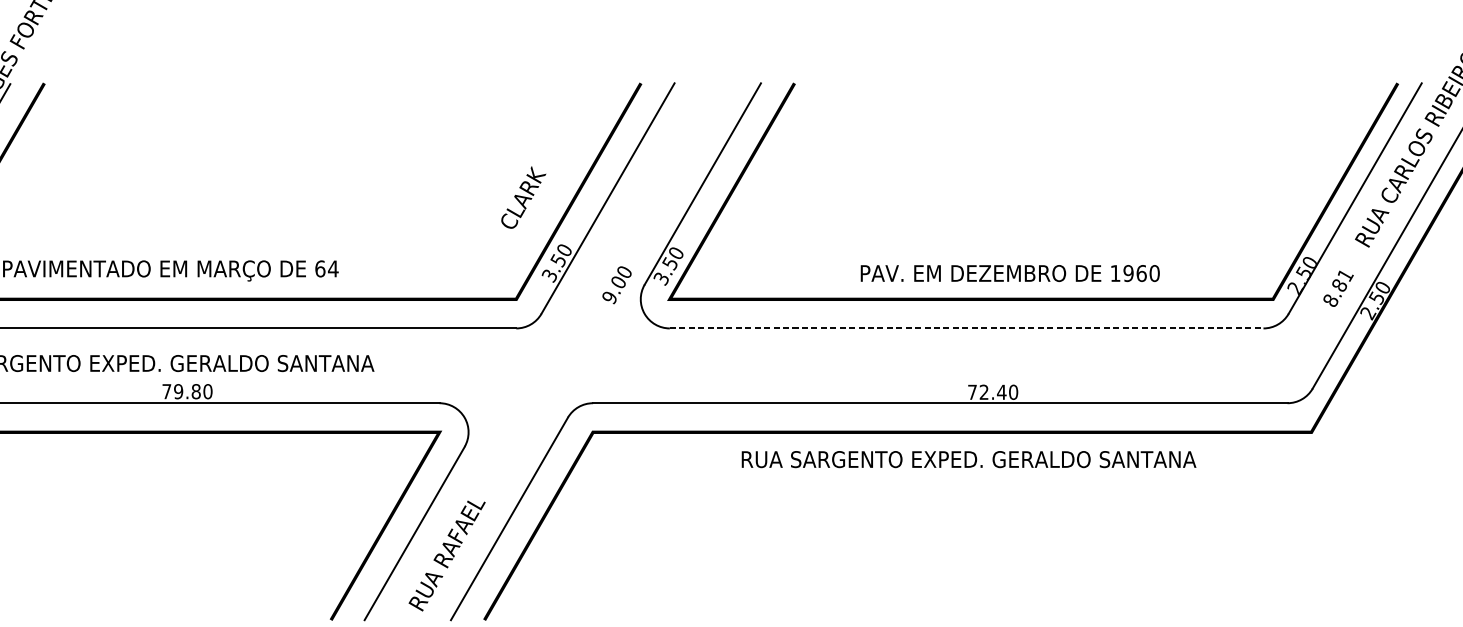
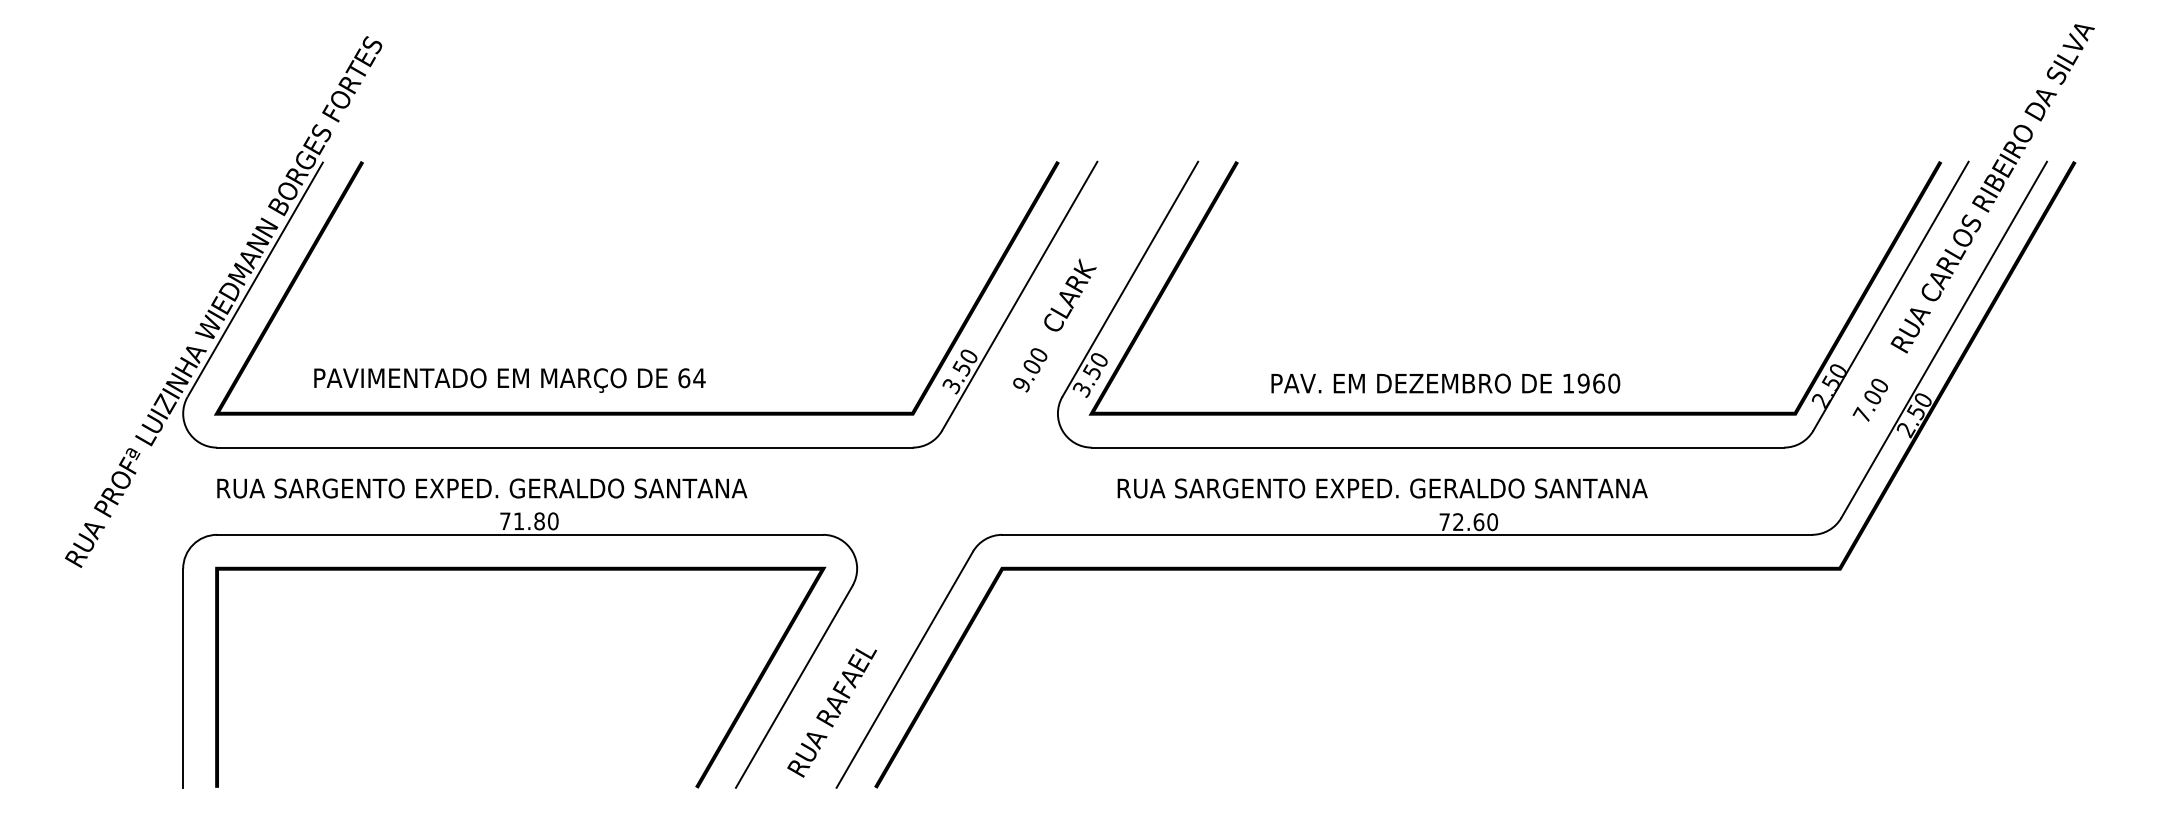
text: (523, 197) -> (1070, 294), moved
text: (1010, 273) -> (1445, 383), moved
text: (617, 285) -> (1030, 370), moved
text: (1337, 288) -> (1870, 400), 8.81 -> 7.00
line: (967, 328) -> (1438, 447), dashed -> solid
text: (178, 391) -> (518, 521), 79.80 -> 71.80
text: (1001, 392) -> (1478, 522), 72.40 -> 72.60
text: (968, 459) -> (1382, 488), moved

